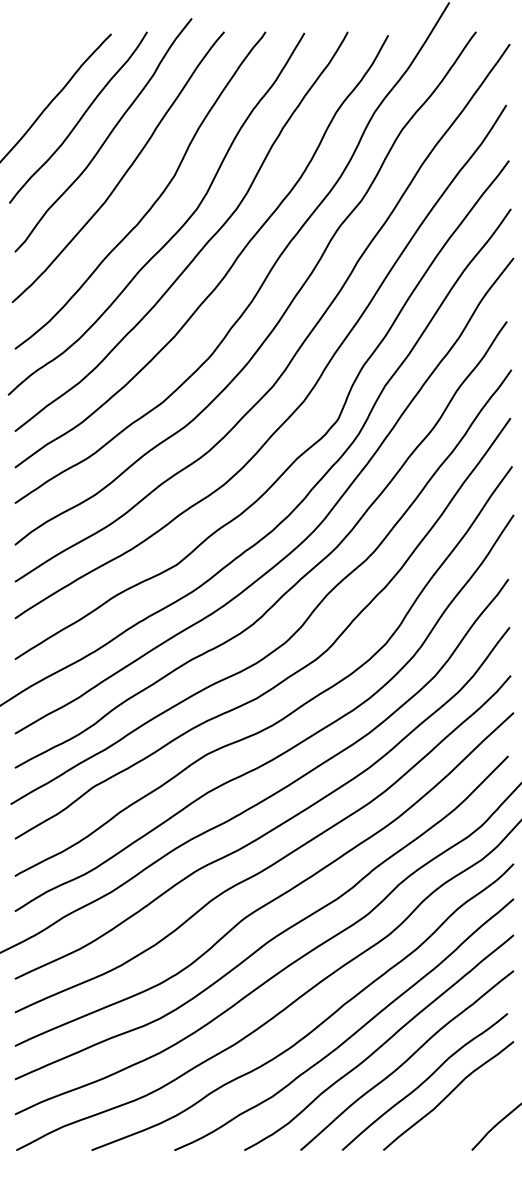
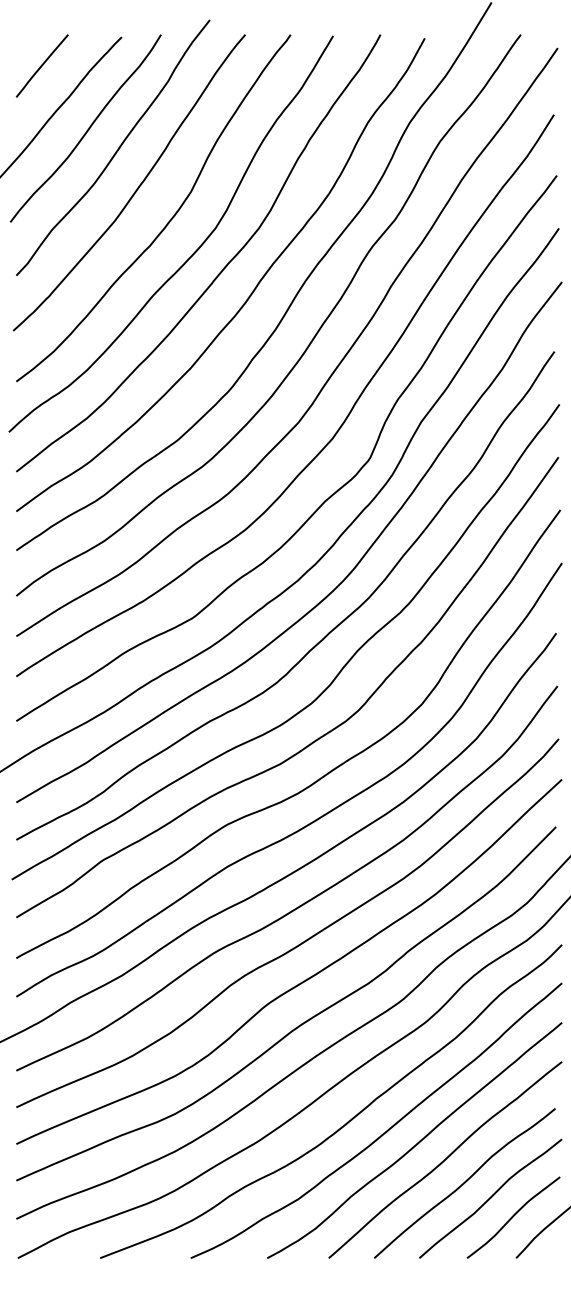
line: (38, 60) -> (42, 65), added
curve: (469, 1112) -> (513, 1216), added

